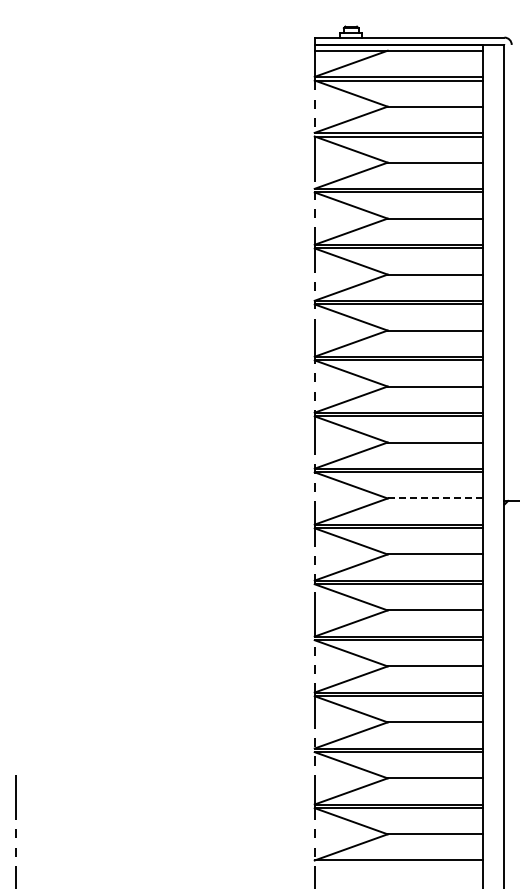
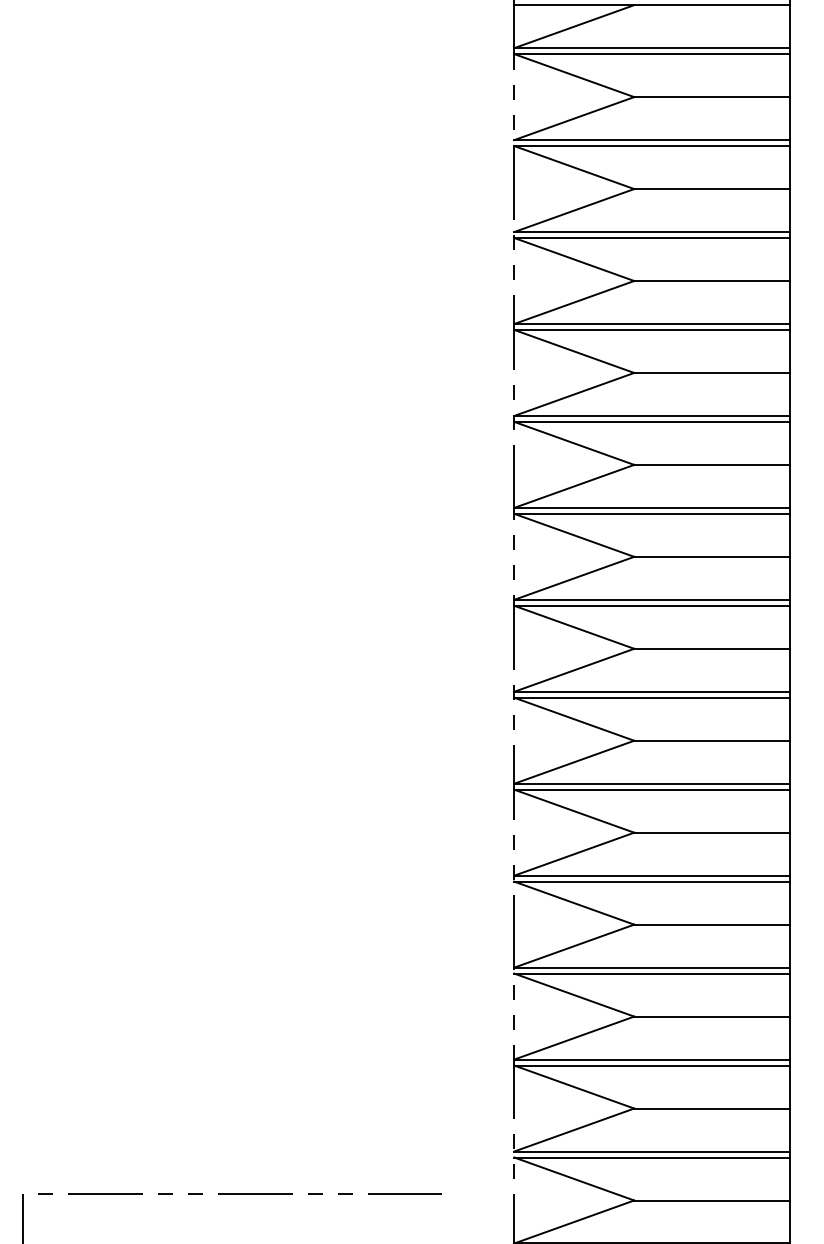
line: (434, 498) -> (711, 740), dashed -> solid
line: (147, 774) -> (239, 1194), added

